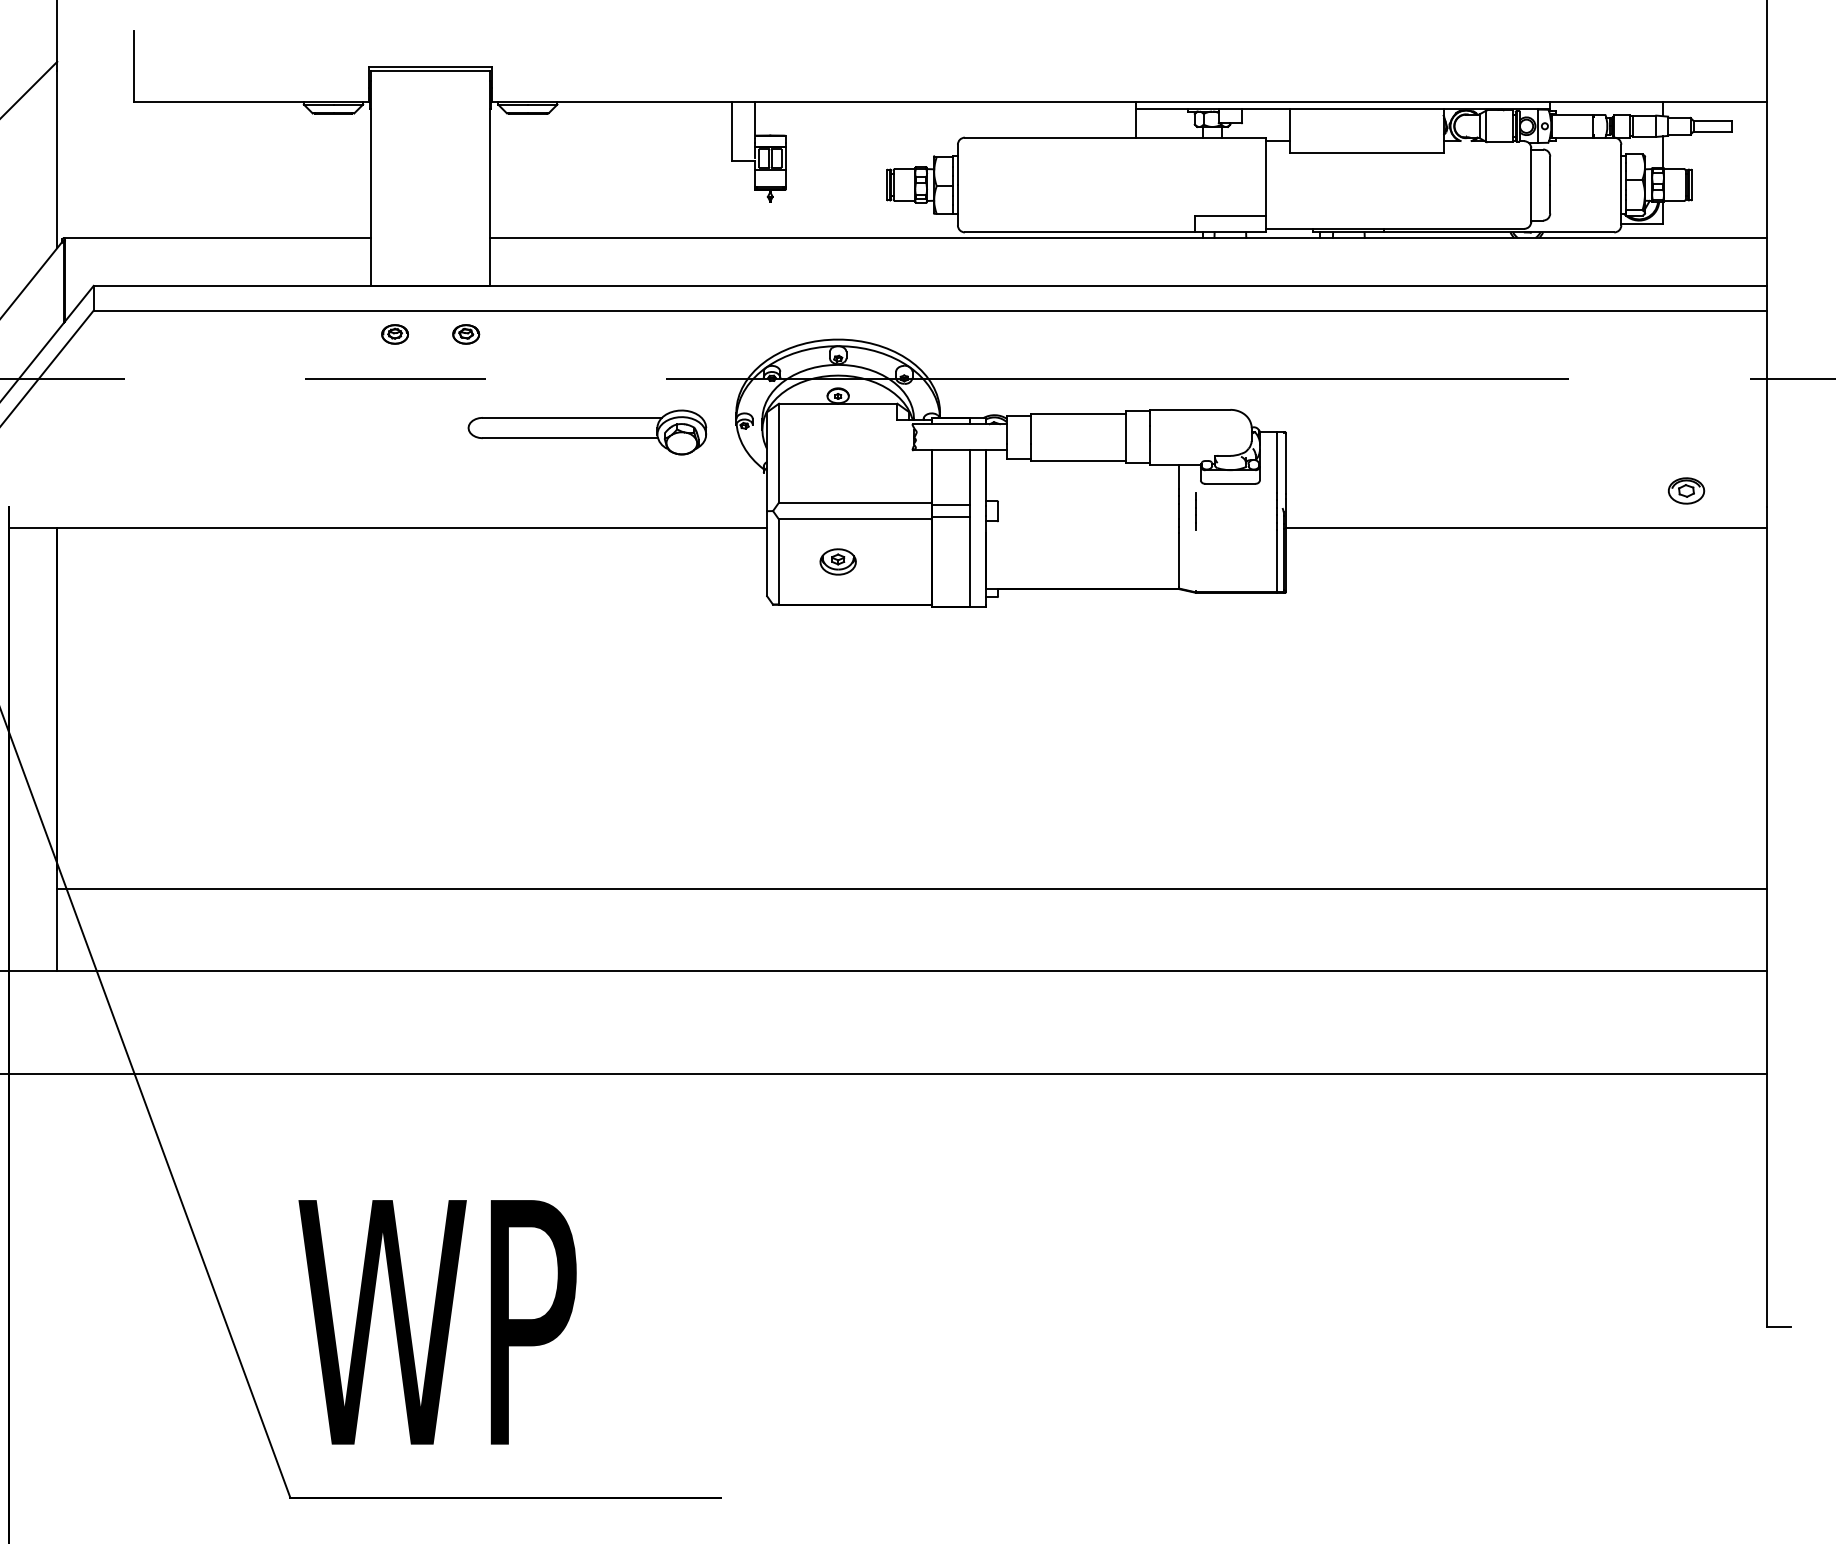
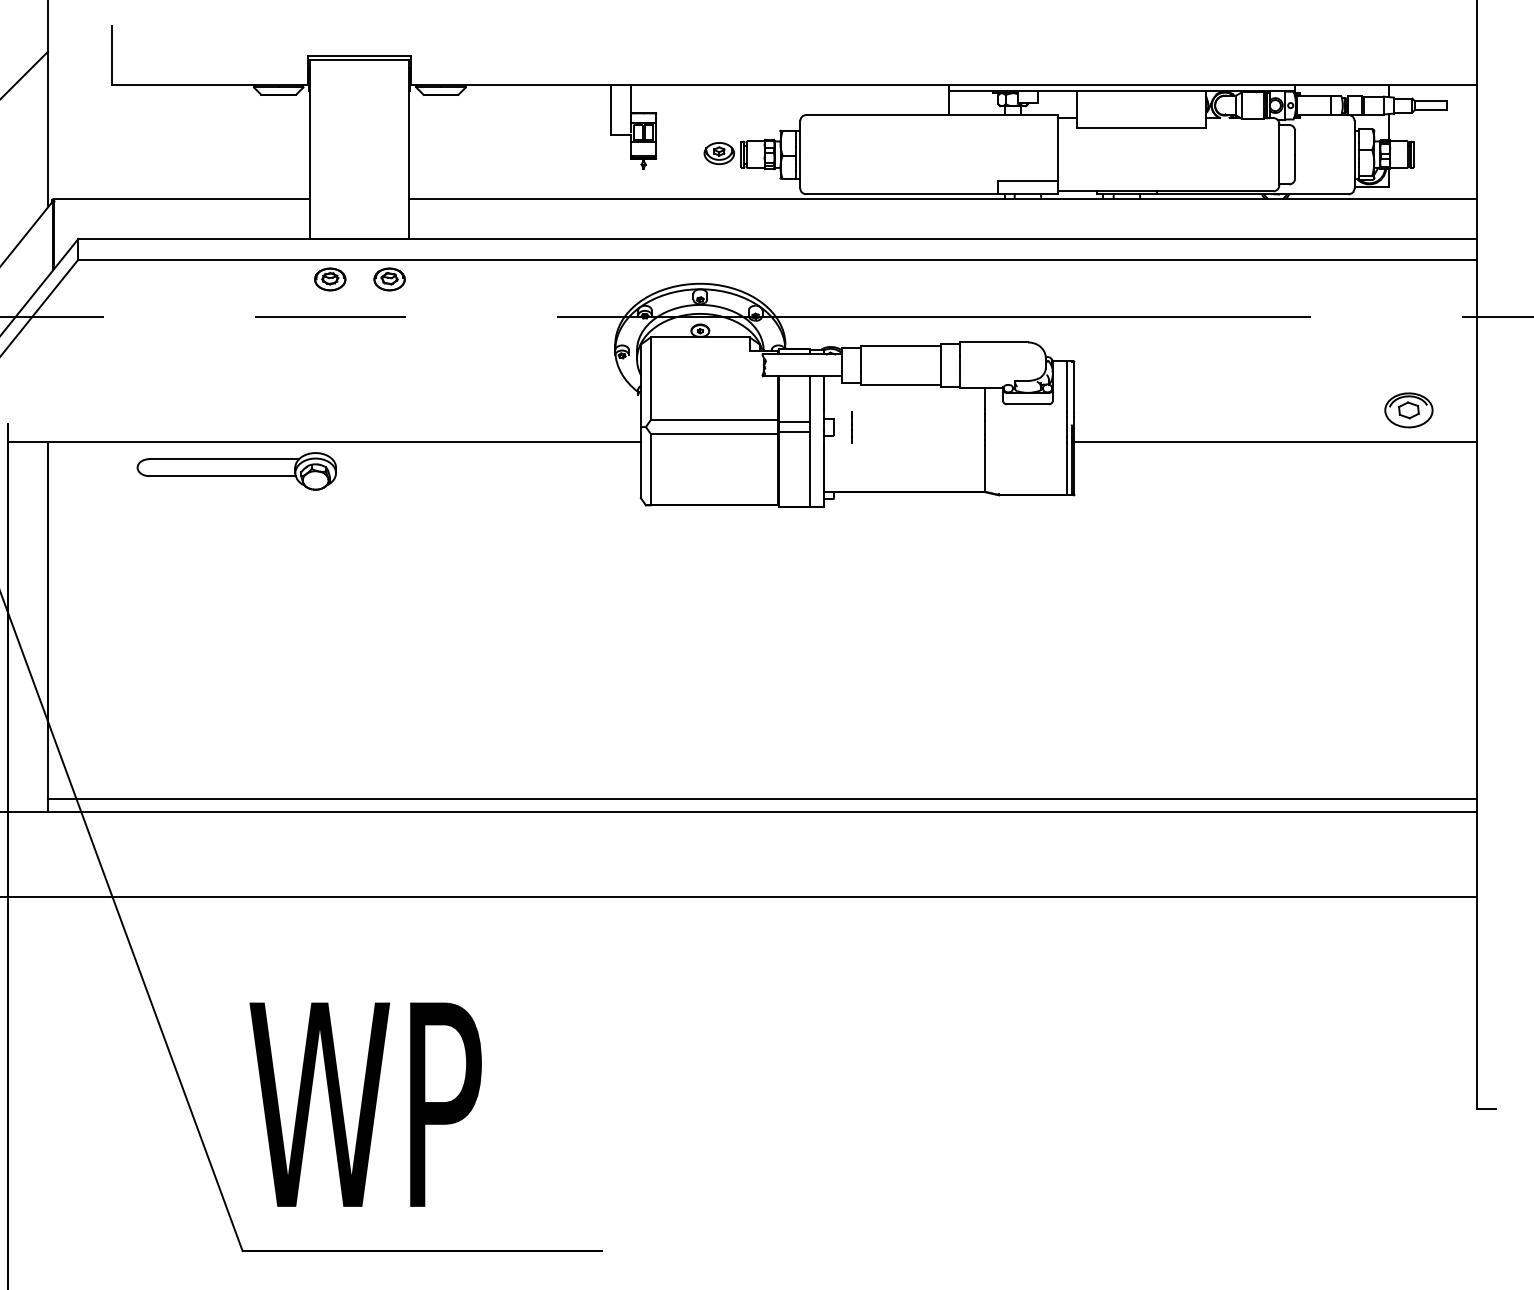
part: (394, 334) -> (329, 279), size x1.4
part: (466, 334) -> (389, 279), size x1.4
part: (587, 432) -> (236, 471), moved
part: (1685, 490) -> (1408, 409), size x1.6
line: (1195, 511) -> (851, 427), moved
part: (837, 561) -> (718, 153), moved
line: (911, 888) -> (761, 798), moved

